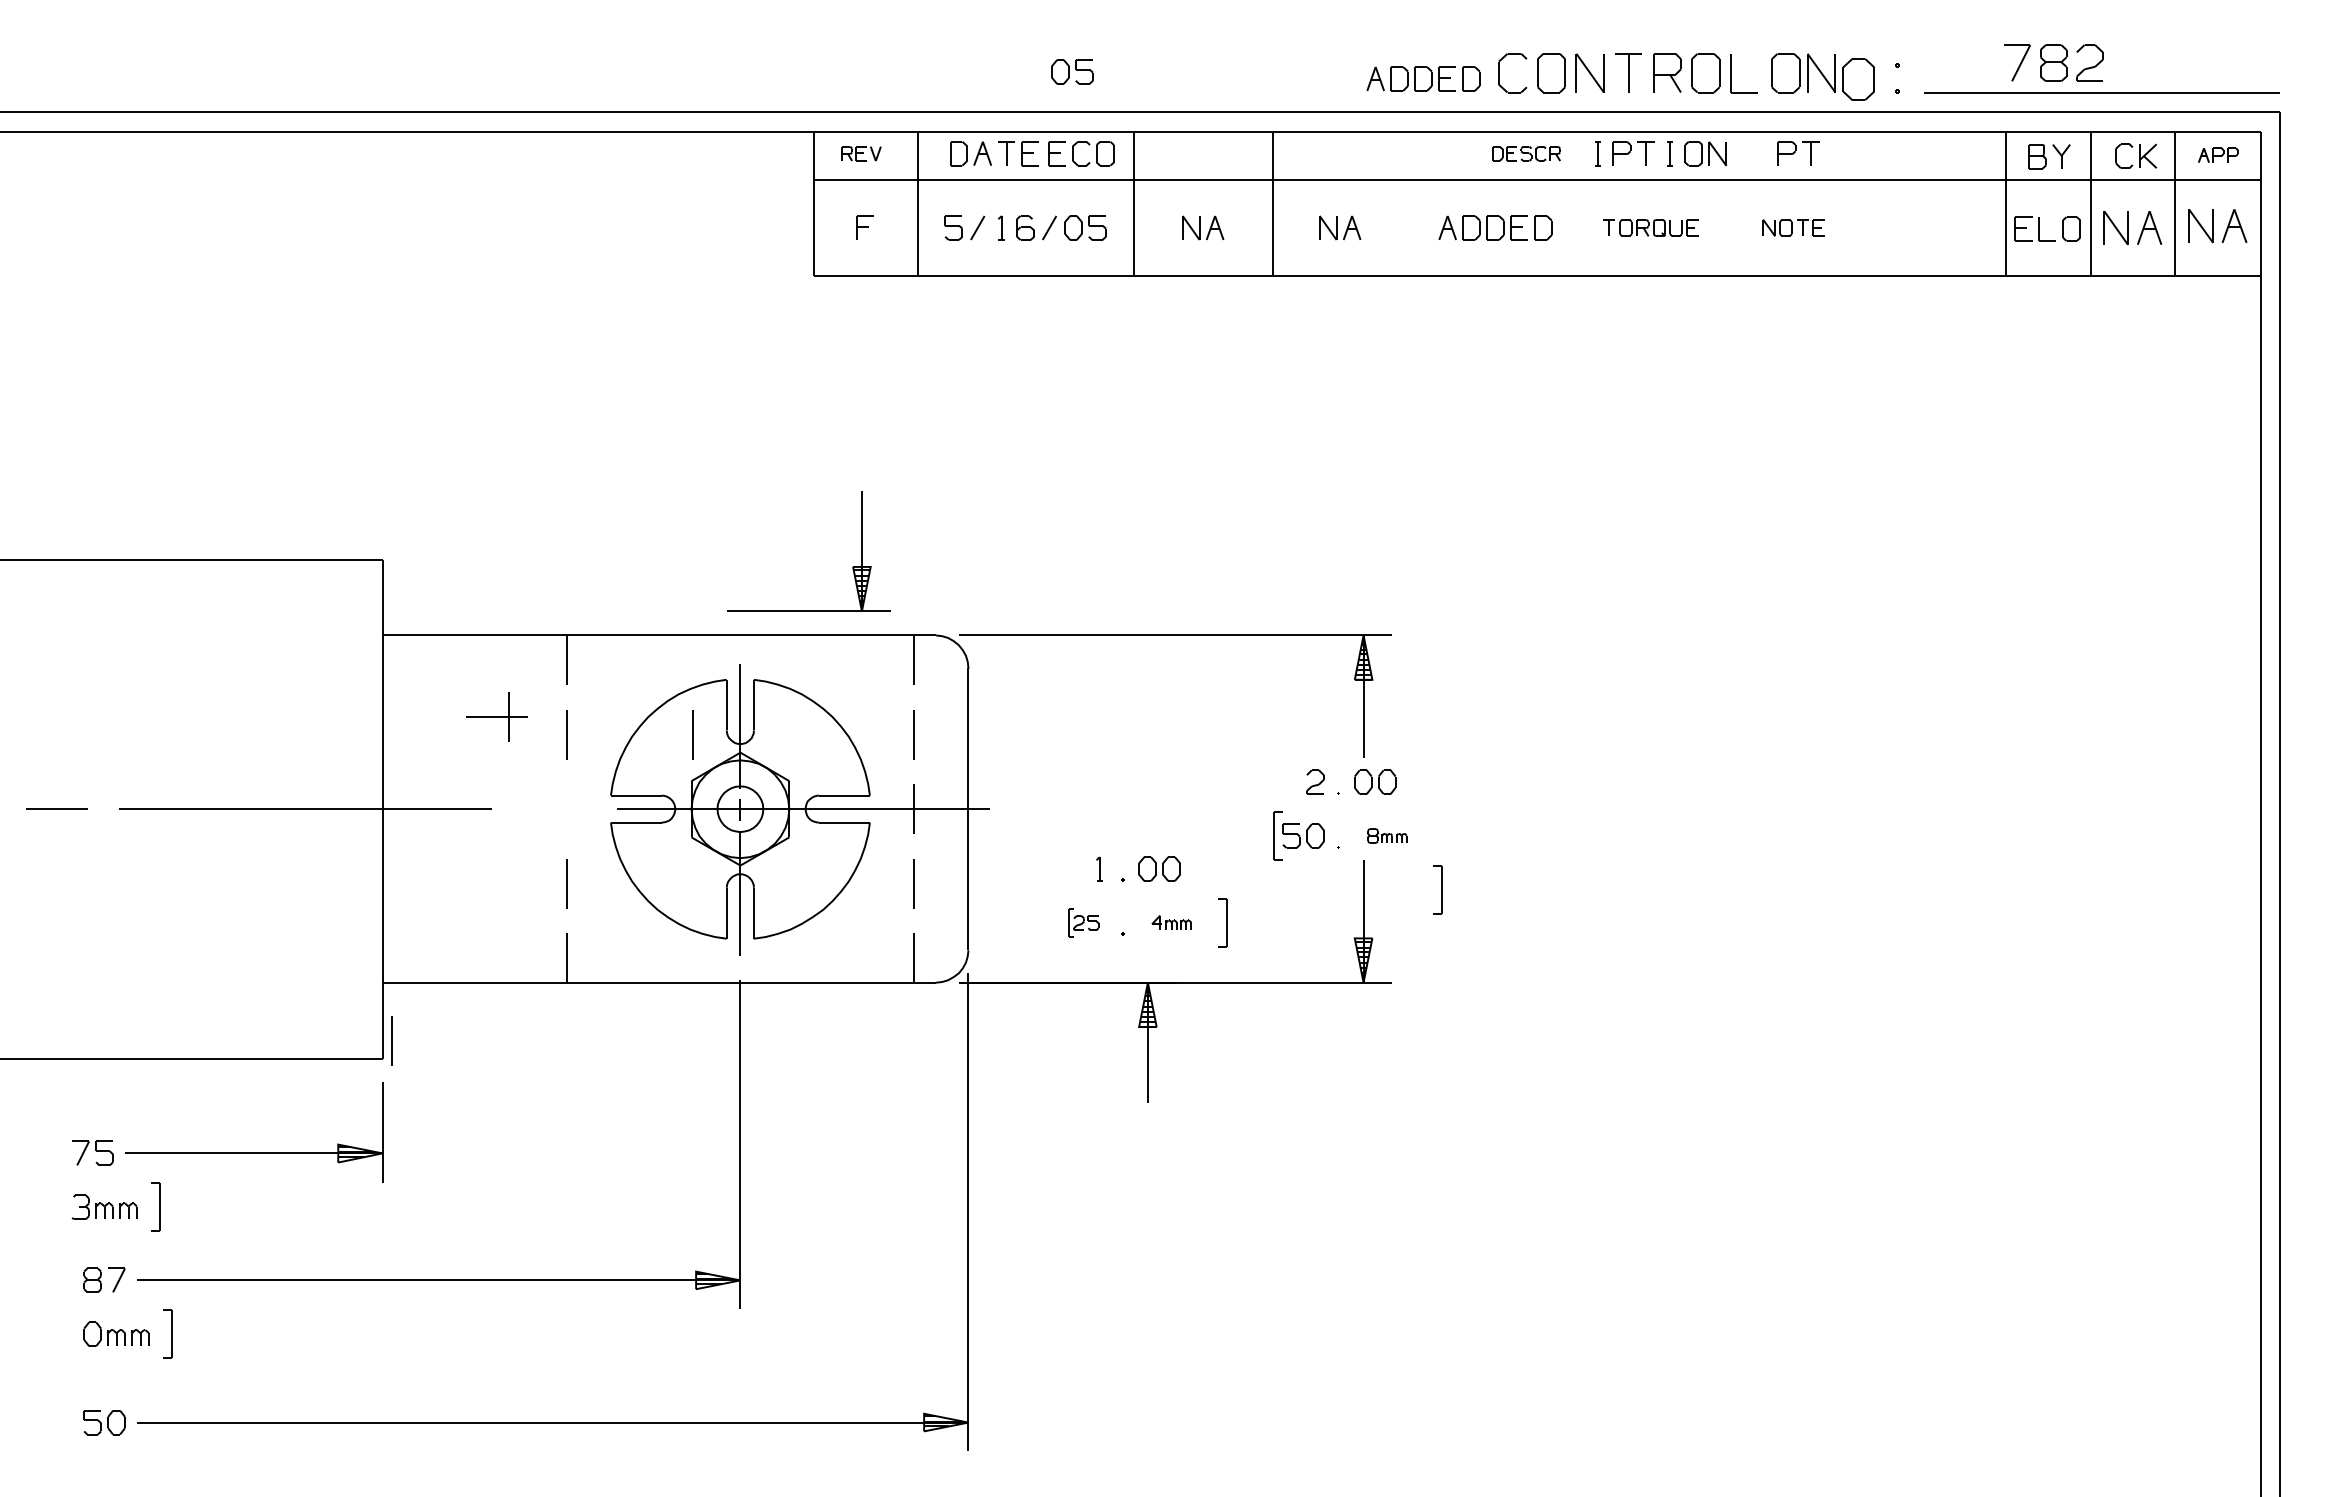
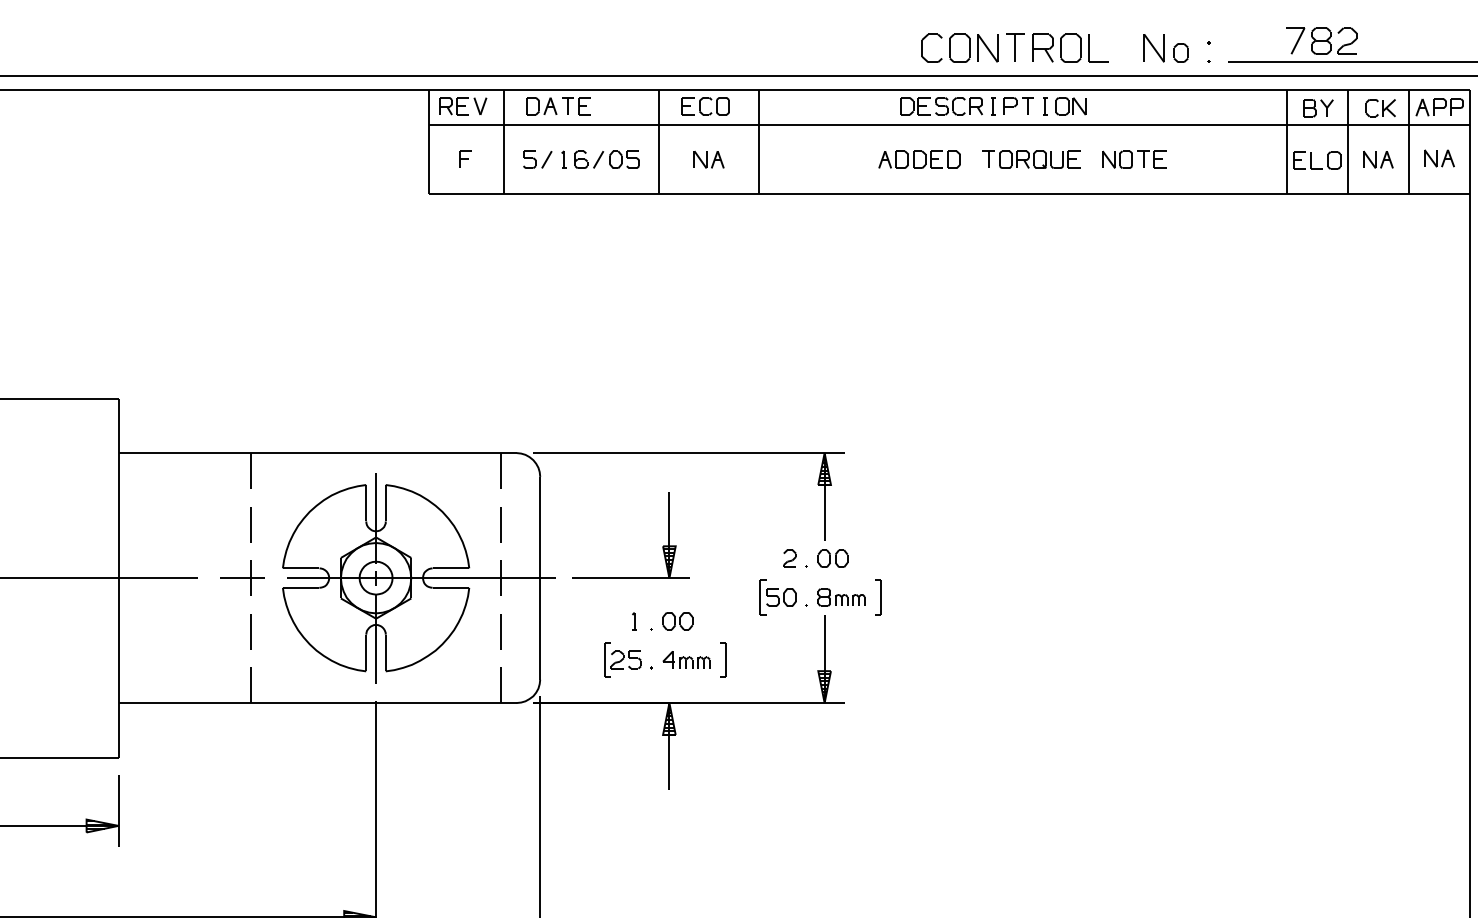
part: (1072, 71) -> (615, 47), removed
part: (1785, 73) -> (1128, 48), removed
part: (1423, 78) -> (867, 52), removed
part: (1858, 79) -> (1180, 52), size x0.62
part: (861, 153) -> (463, 106), size x1.67
part: (1073, 153) -> (700, 106), moved
part: (1526, 153) -> (941, 106), size x1.67
part: (1798, 153) -> (1137, 106), removed
part: (2218, 155) -> (1440, 107), size x1.67
part: (2217, 226) -> (1439, 158), size x0.71
part: (1340, 227) -> (808, 159), removed
part: (1650, 227) -> (1031, 159), size x1.43
part: (1793, 227) -> (1134, 159), size x1.43
part: (2132, 227) -> (1378, 159), size x0.71
part: (852, 567) -> (662, 546), moved
part: (496, 716) -> (242, 577), moved
line: (692, 734) -> (341, 524), removed
part: (1387, 835) -> (841, 597), size x1.67
part: (1437, 889) -> (877, 597), moved
part: (1083, 922) -> (623, 659), size x1.67
part: (1171, 922) -> (686, 659), size x1.67
line: (391, 1040) -> (124, 744), removed

